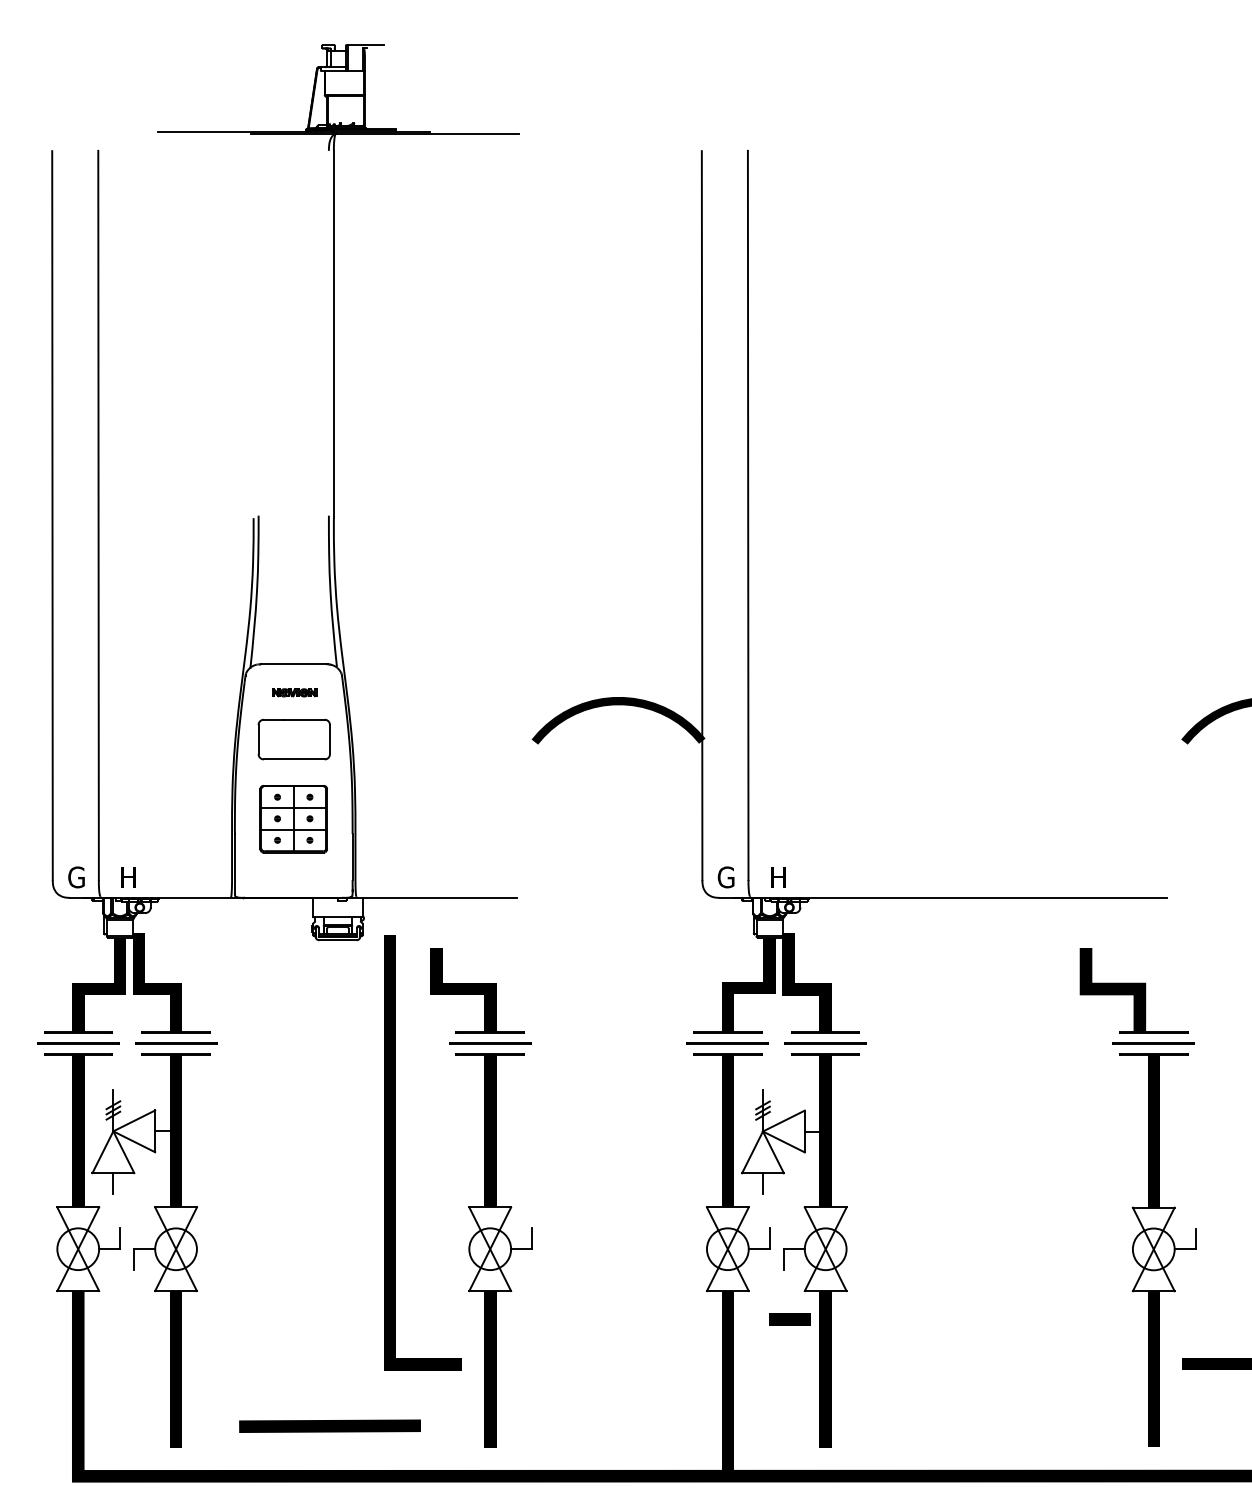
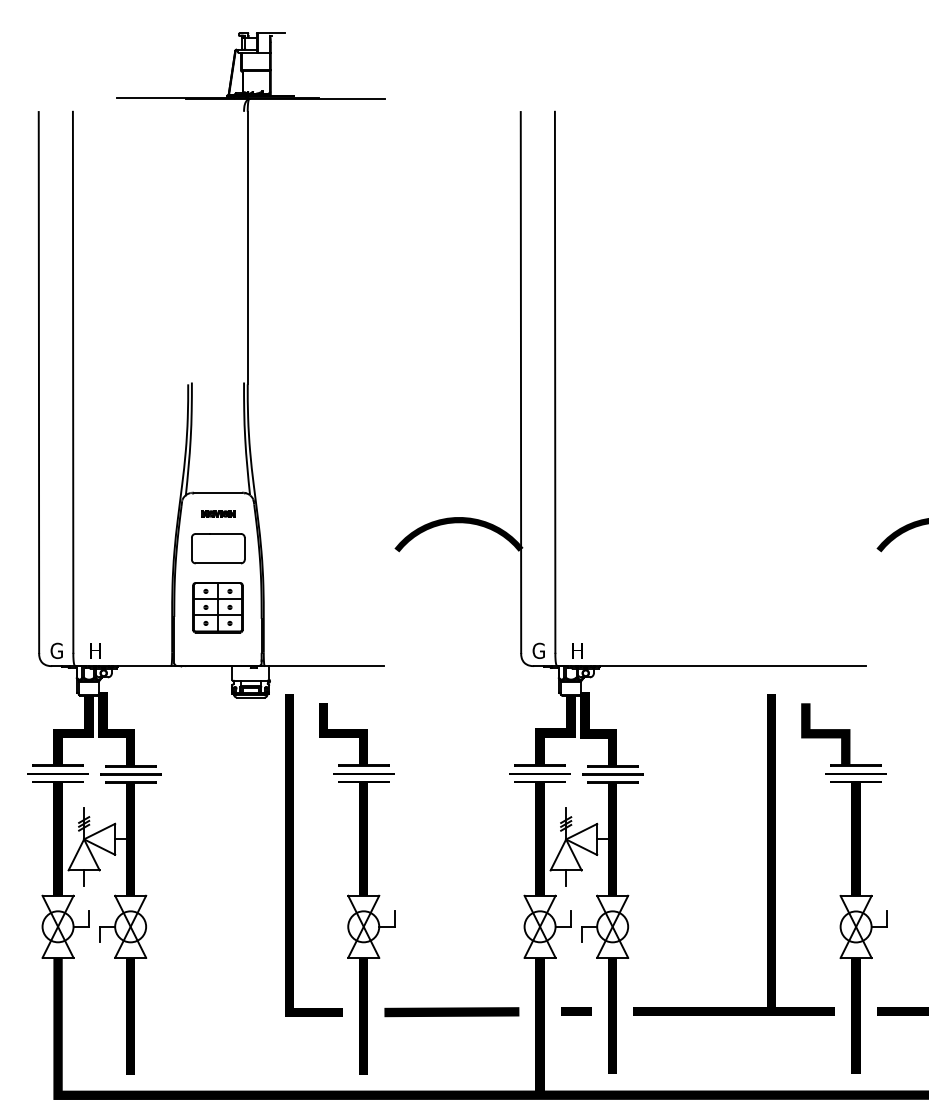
part: (1034, 1151) -> (767, 854), added
line: (790, 1318) -> (576, 1011), moved
line: (329, 1426) -> (451, 1012), moved

